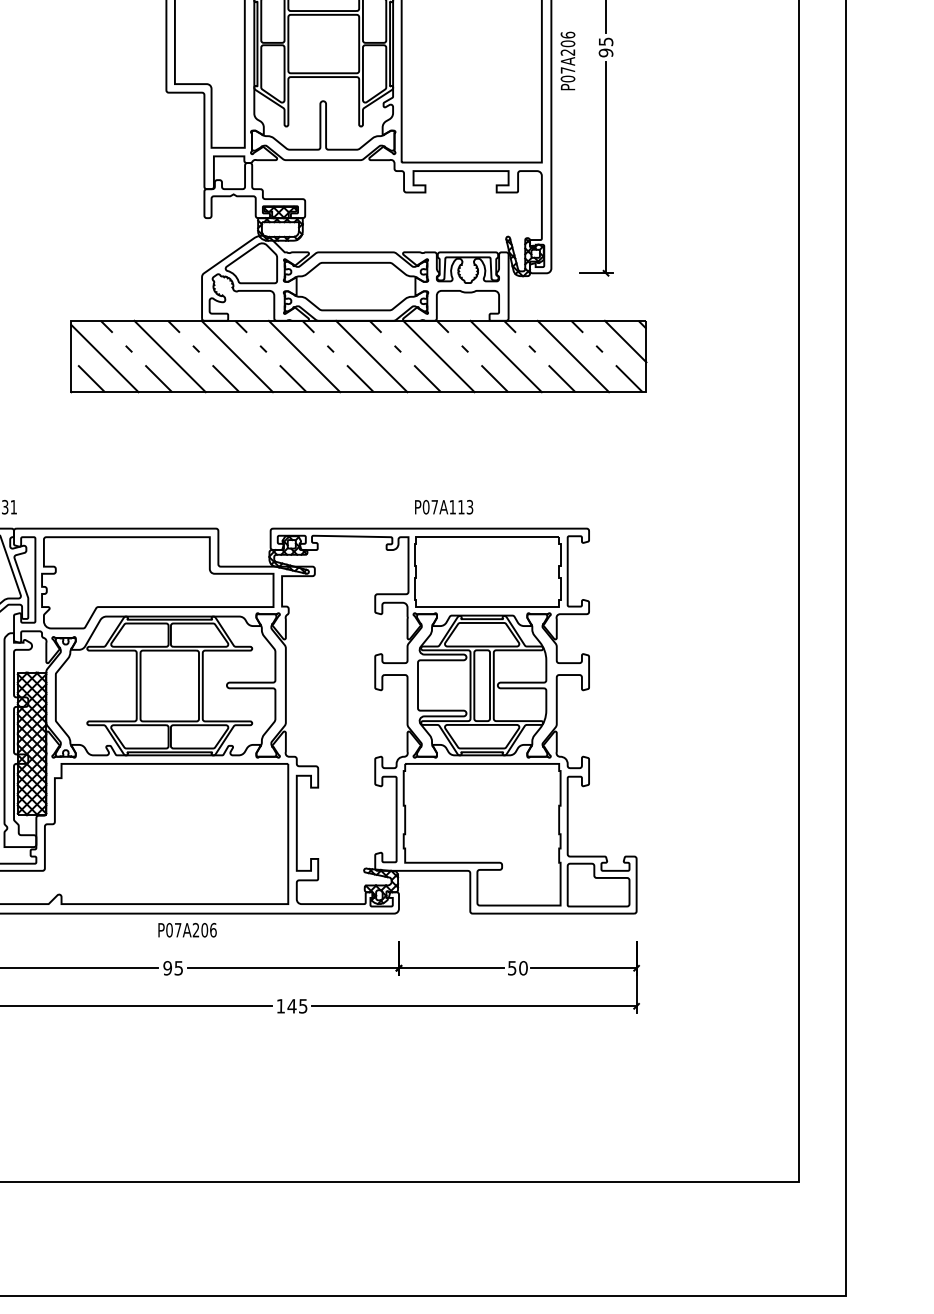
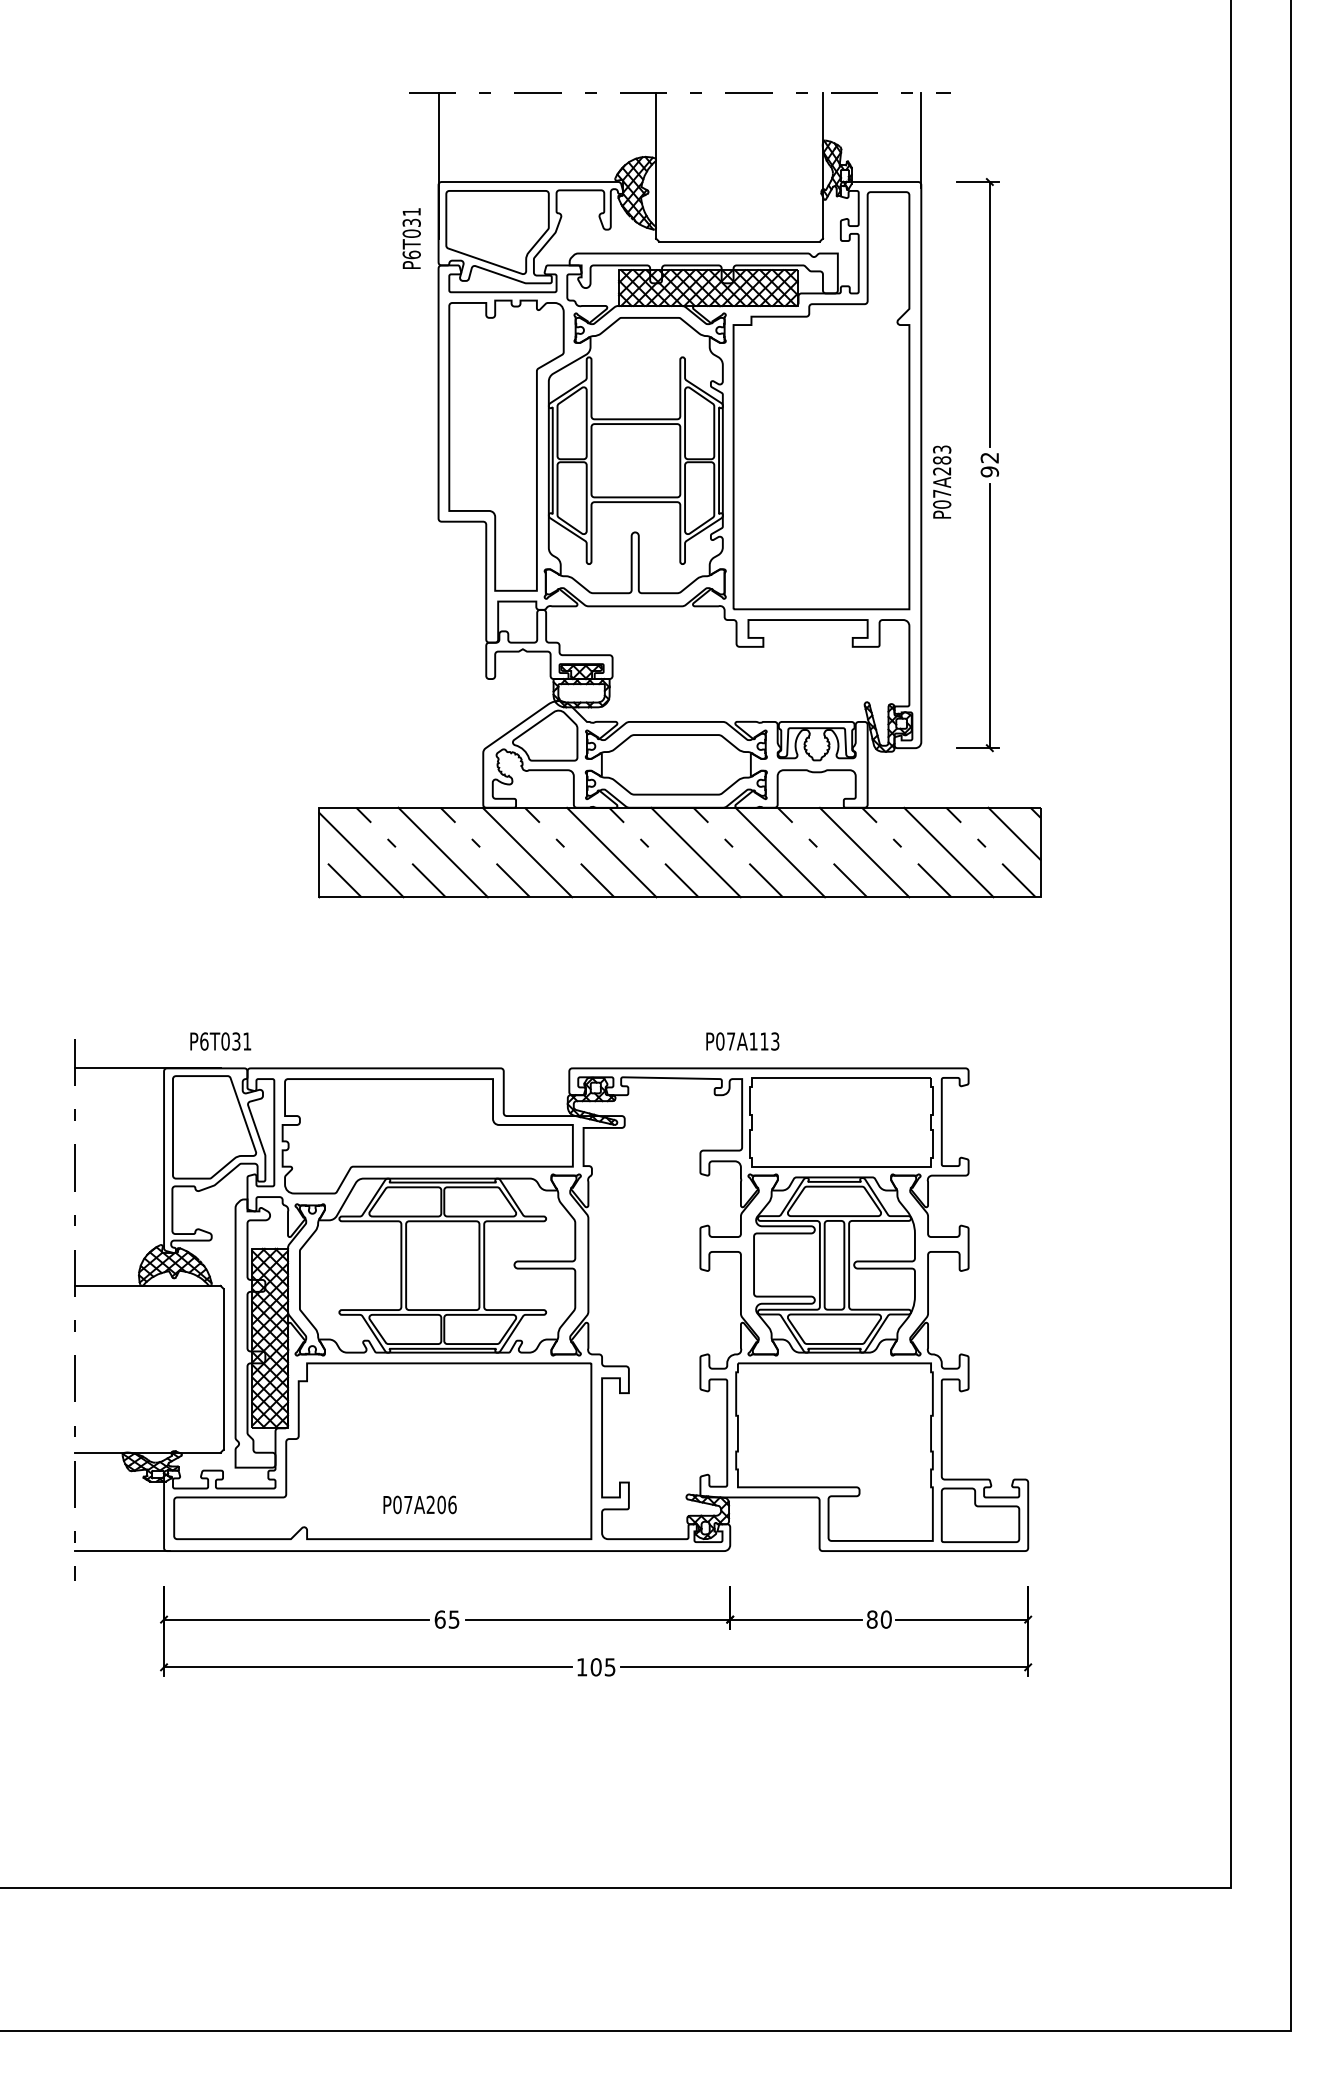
text: (568, 39) -> (942, 454), P07A206 -> P07A283
text: (605, 41) -> (989, 457), 95 -> 92
text: (443, 507) -> (742, 1041), moved
text: (187, 929) -> (419, 1504), moved
text: (167, 968) -> (439, 1619), 95 -> 65
text: (511, 968) -> (871, 1619), 50 -> 80
text: (291, 1006) -> (595, 1667), 145 -> 105

